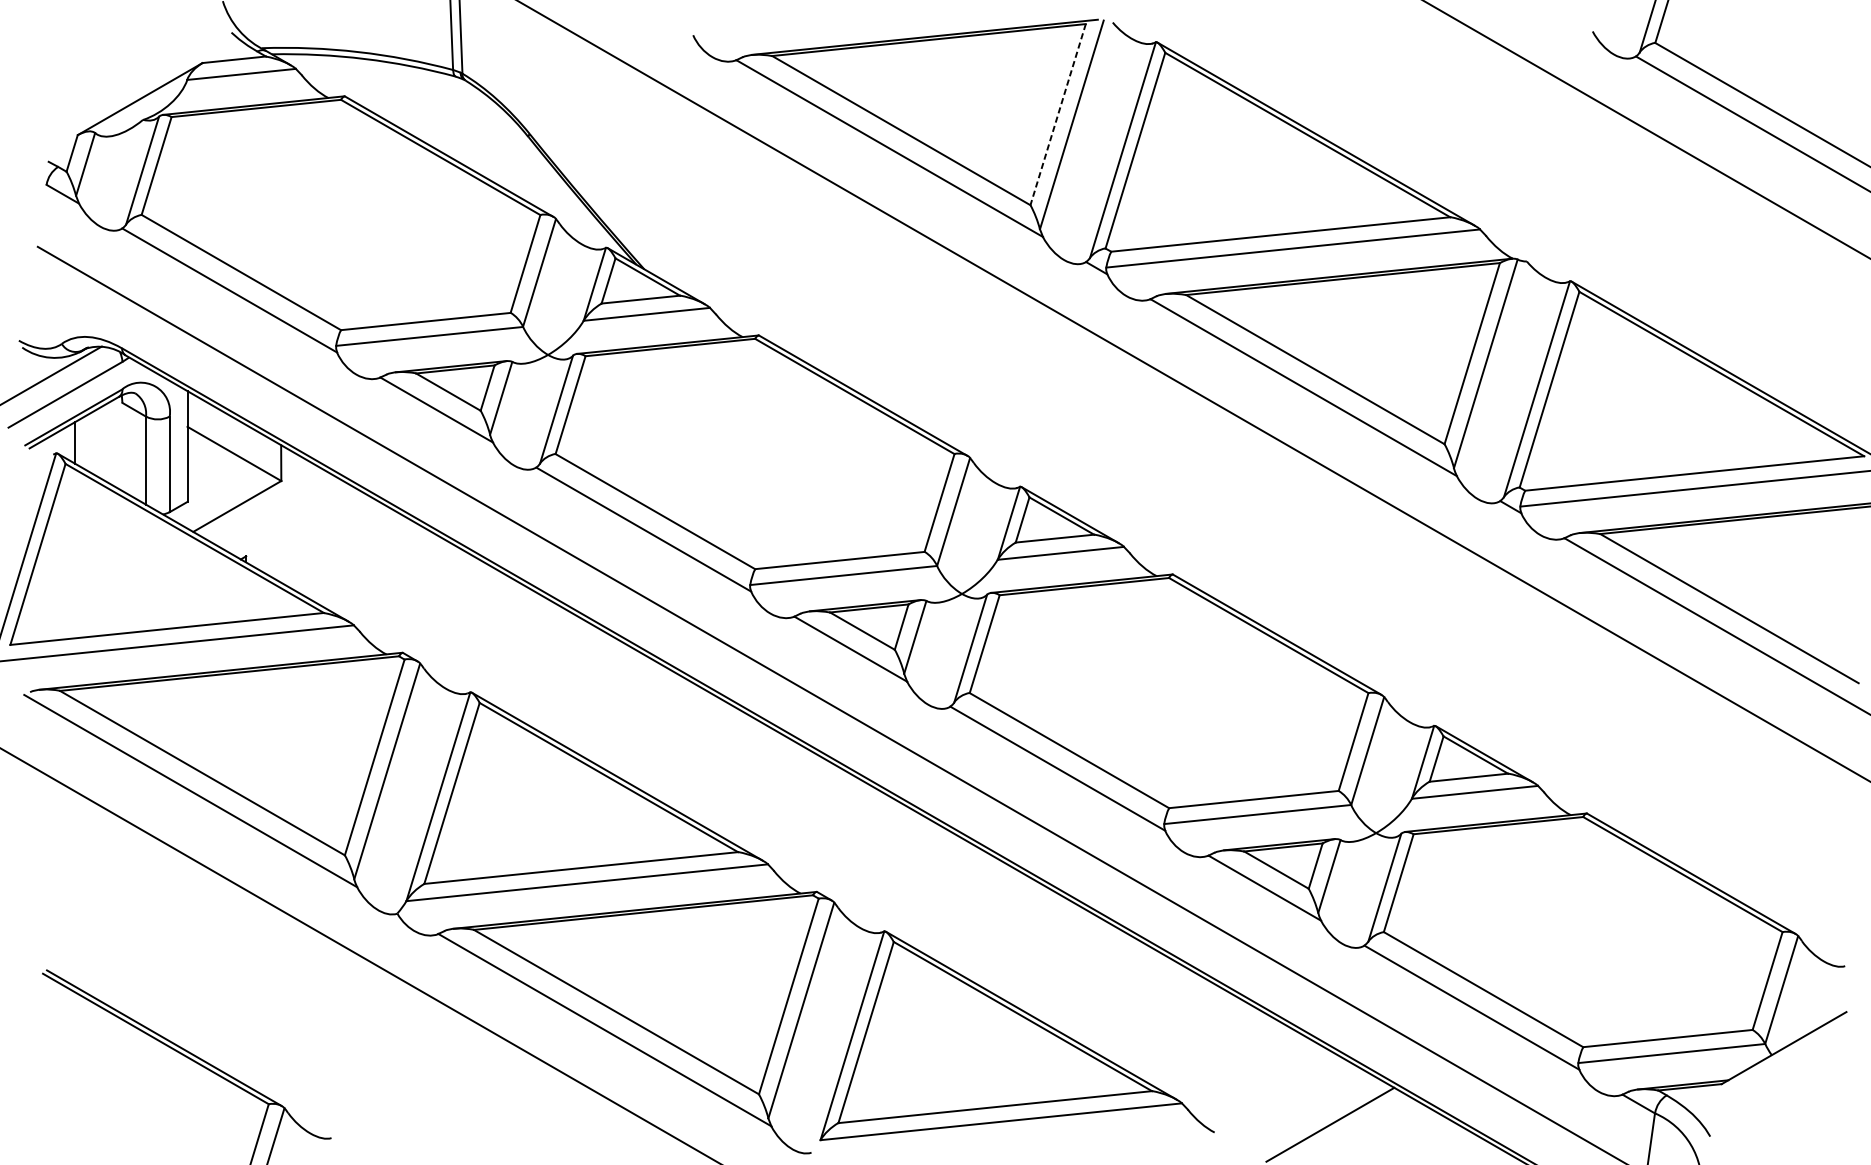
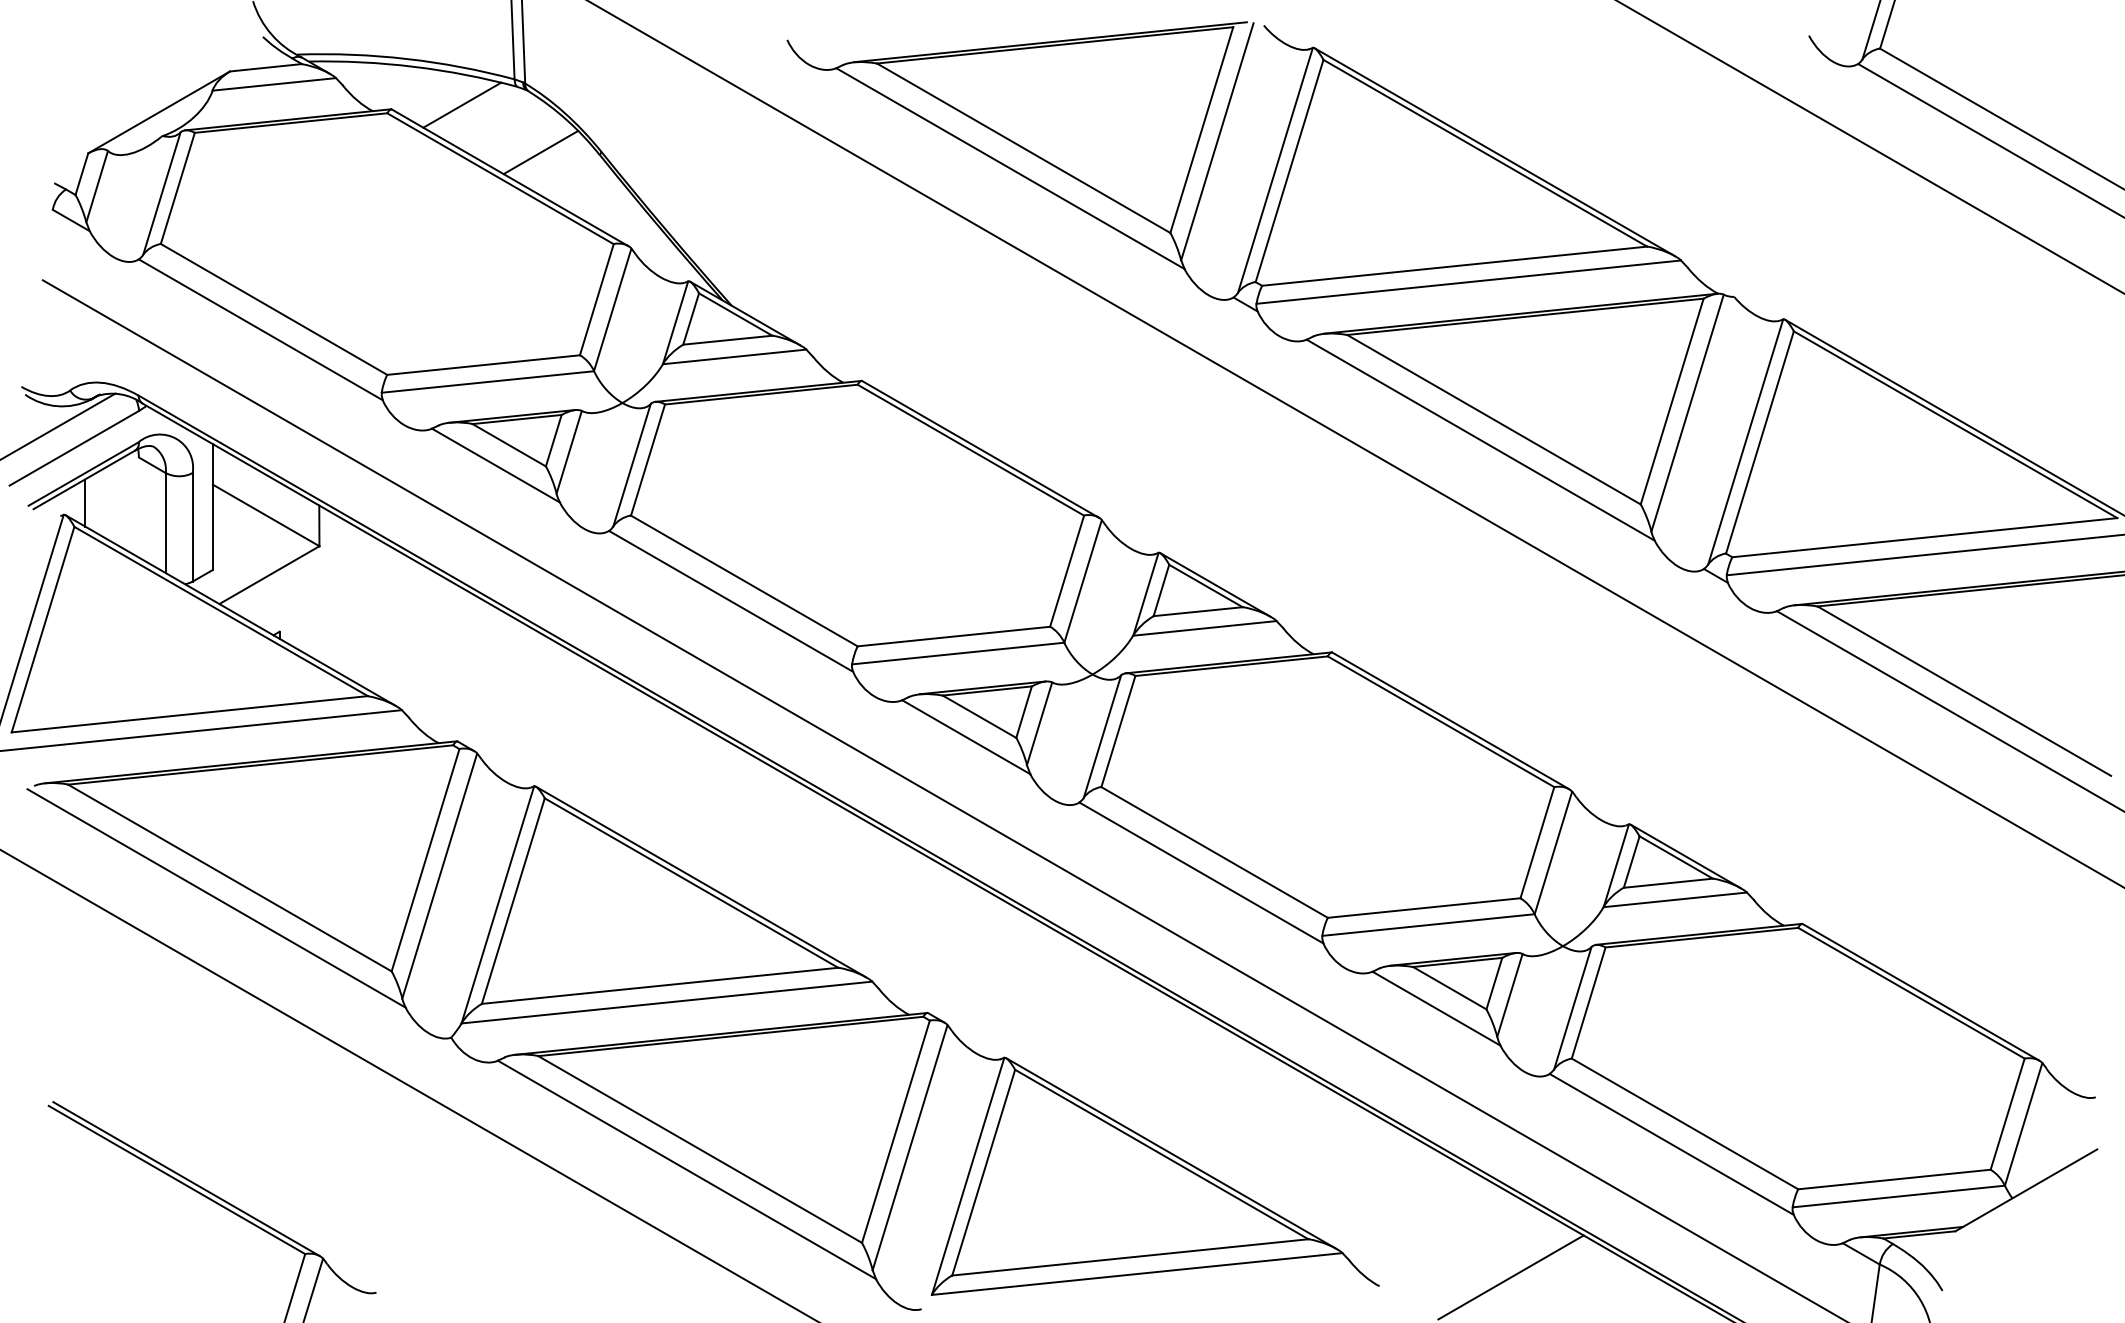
line: (407, 92) -> (462, 104), added
line: (1057, 115) -> (1201, 130), dashed -> solid
line: (475, 134) -> (540, 152), added

